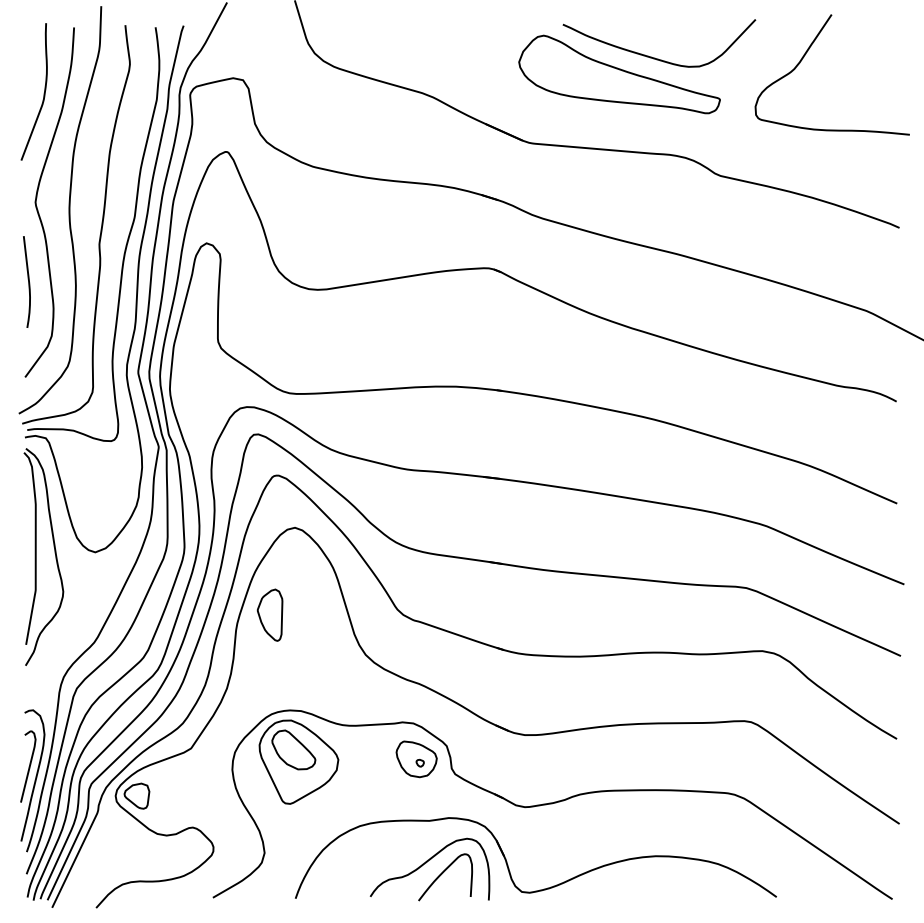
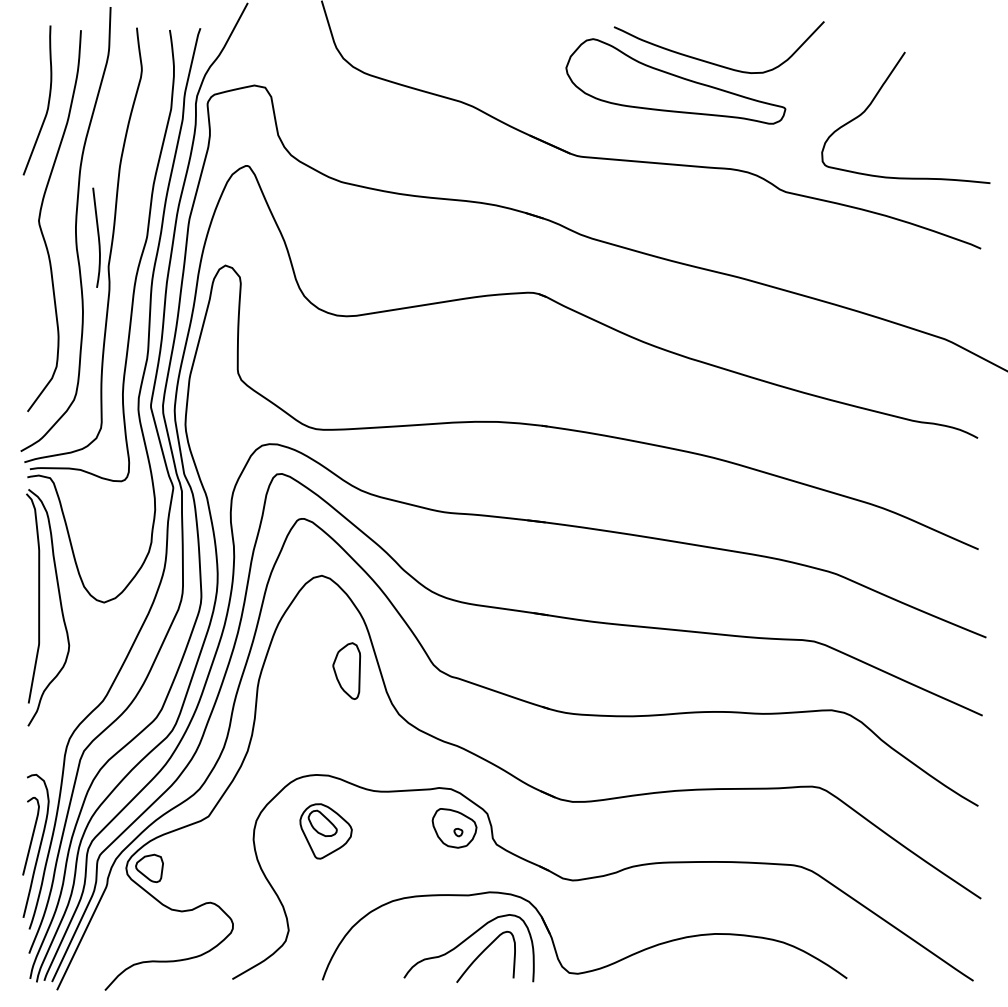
curve: (804, 57) -> (875, 98), moved
curve: (27, 280) -> (97, 236), moved
part: (269, 614) -> (346, 670), moved
part: (298, 762) -> (325, 831), size x0.6

